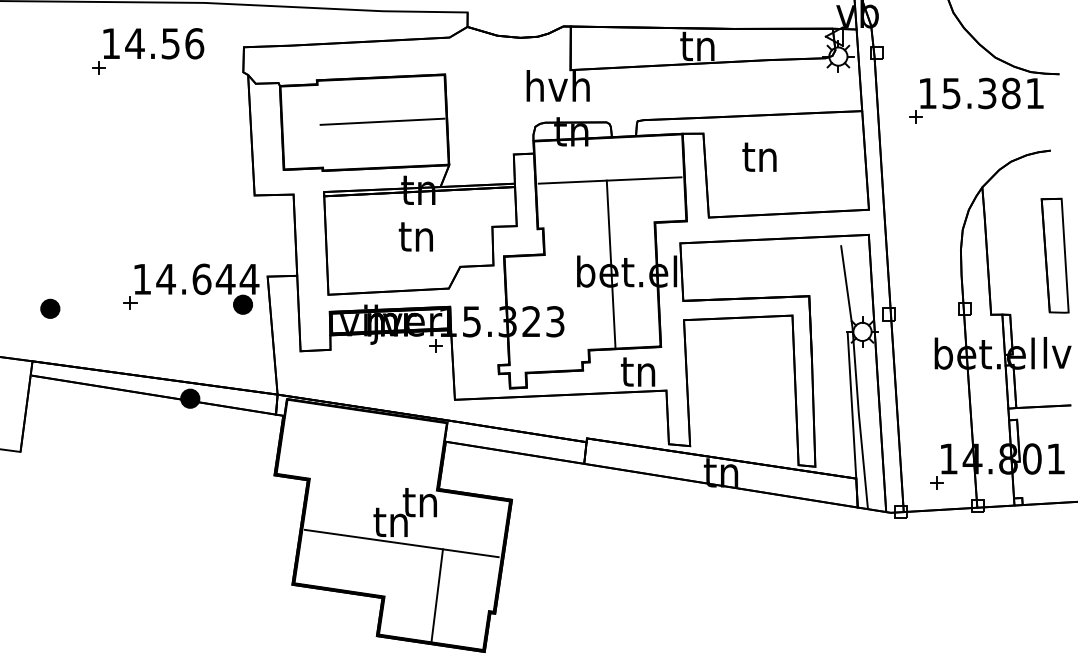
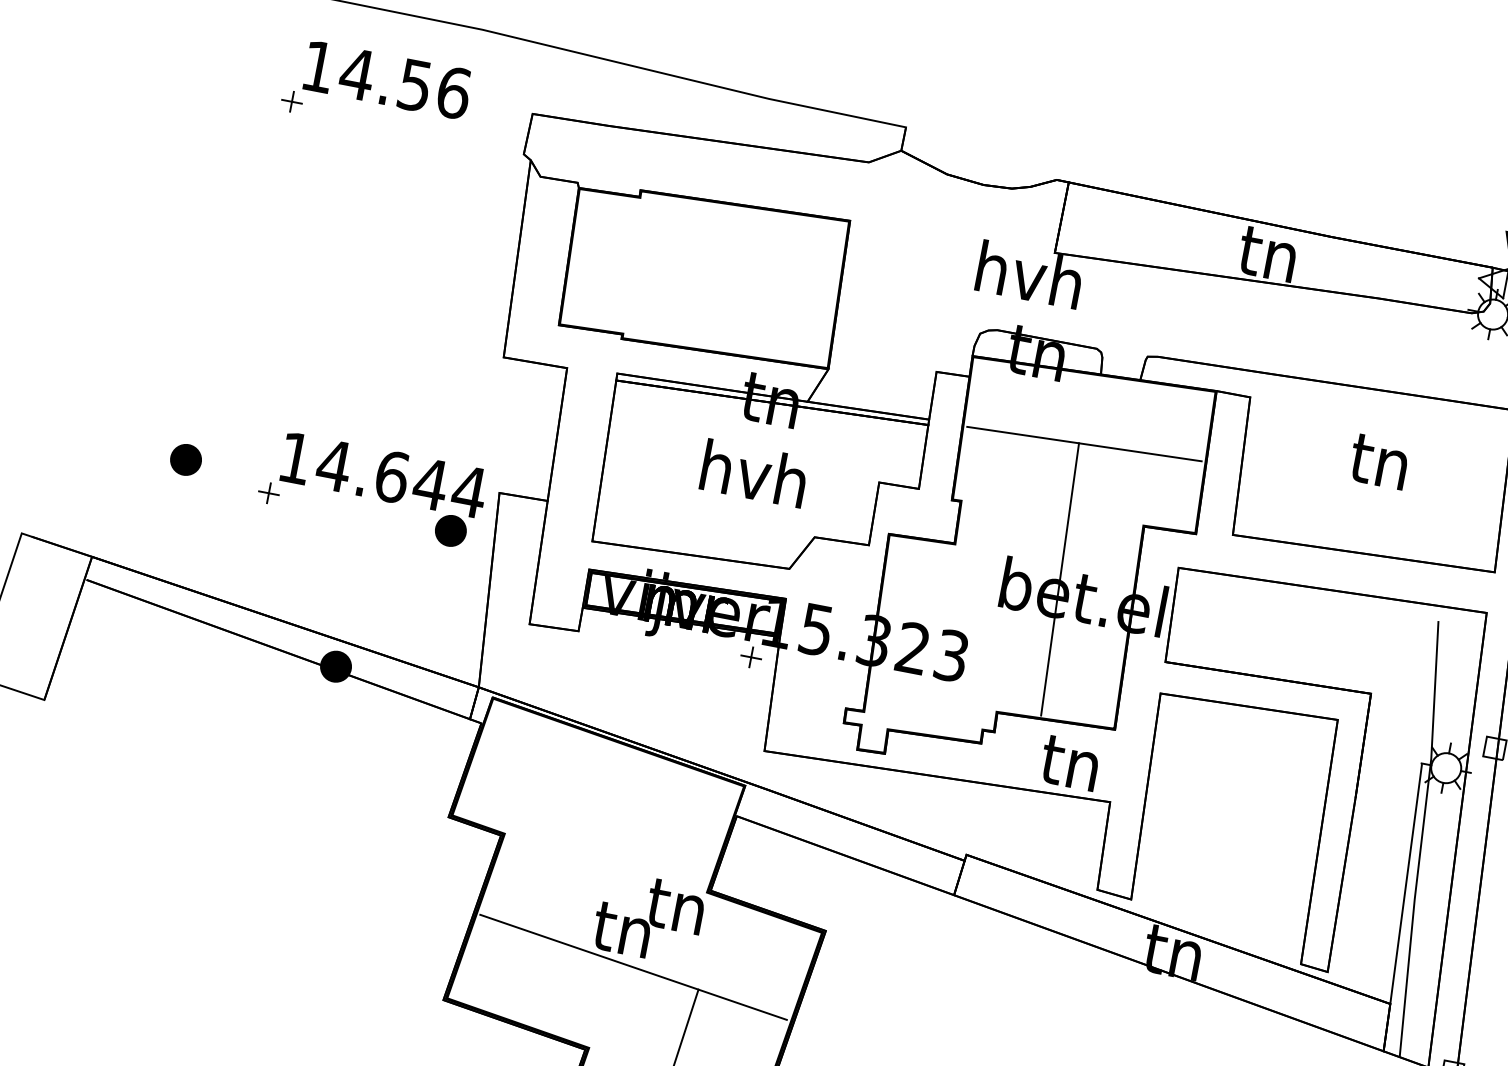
line: (382, 121) -> (734, 277), removed
text: (759, 156) -> (1379, 460), moved
text: (416, 235) -> (753, 472), tn -> hvh
part: (50, 308) -> (186, 459), moved

